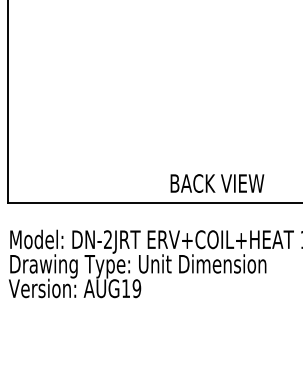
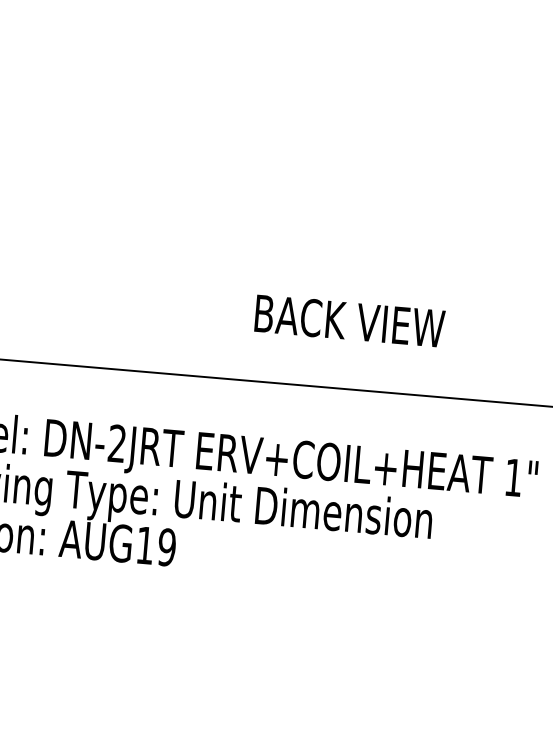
text: (217, 183) -> (350, 321), moved

